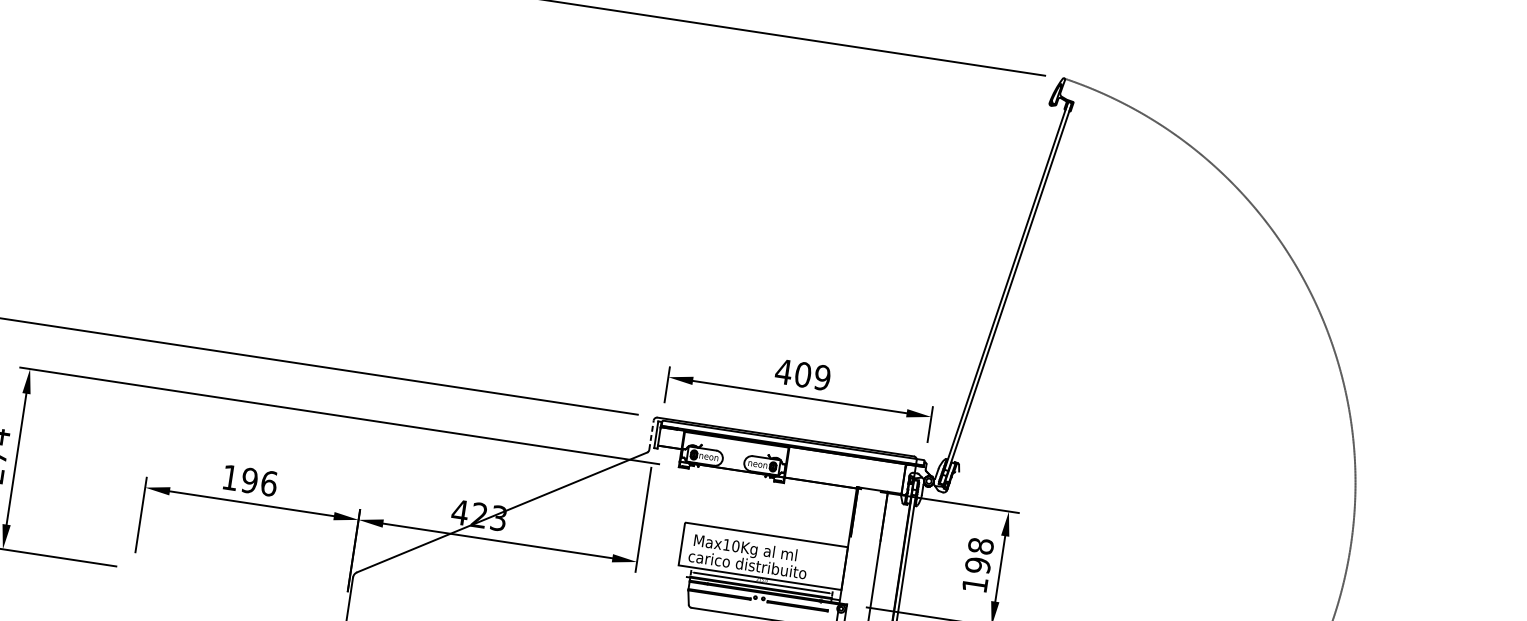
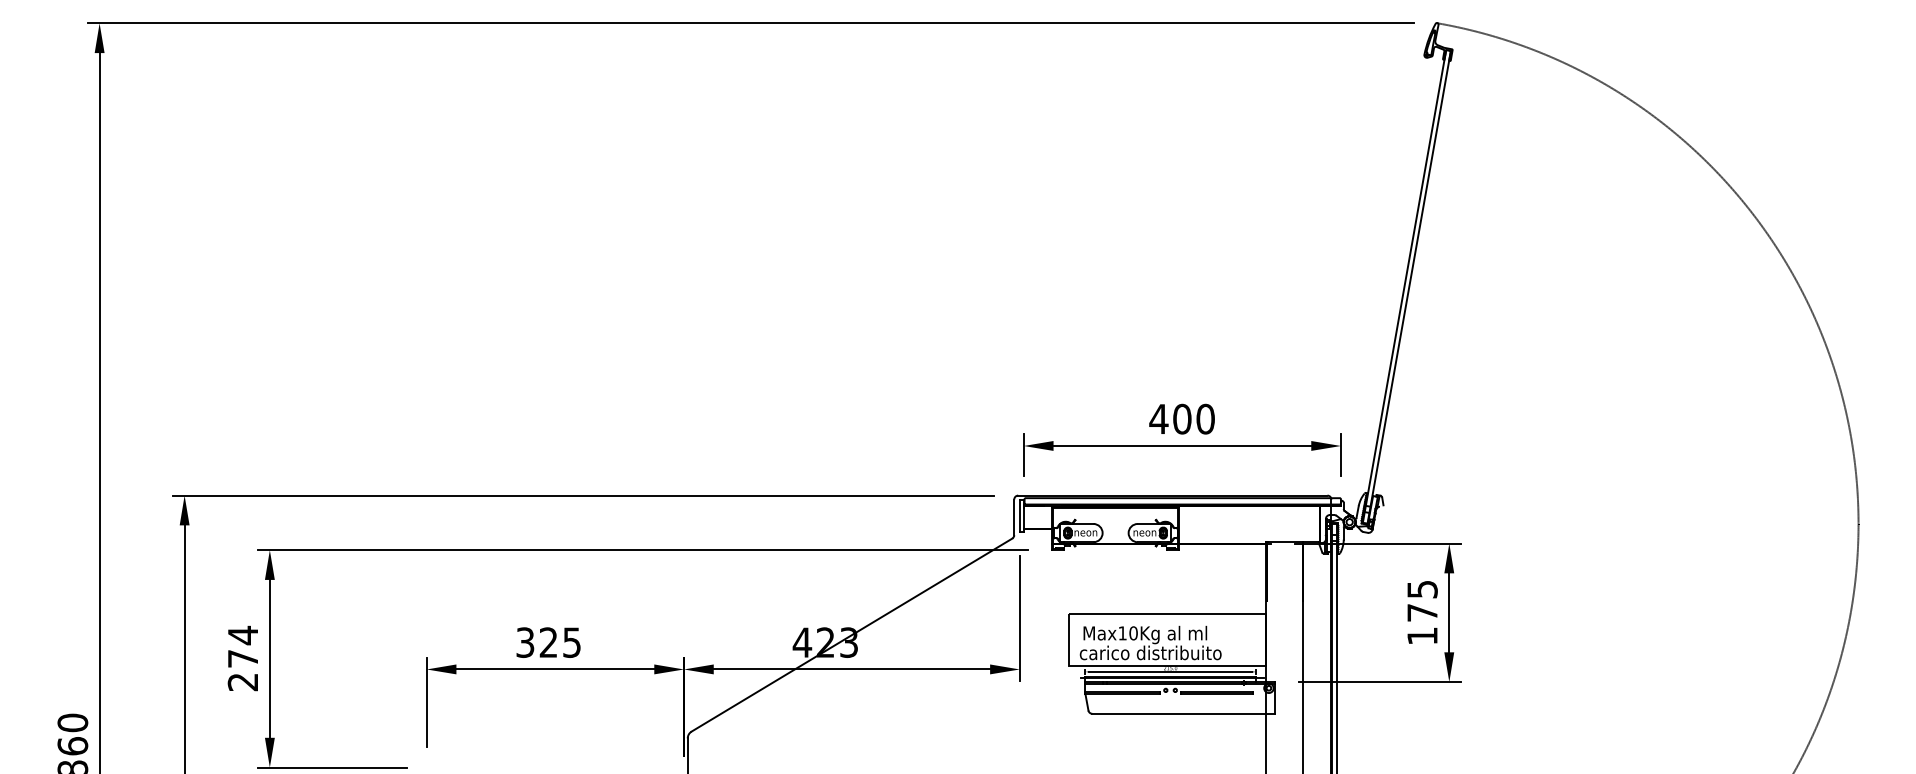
text: (822, 378) -> (1205, 419), 409 -> 400
line: (651, 435) -> (1014, 517), dashed -> solid
text: (249, 480) -> (548, 642), 196 -> 325
text: (979, 556) -> (1422, 601), 198 -> 175

